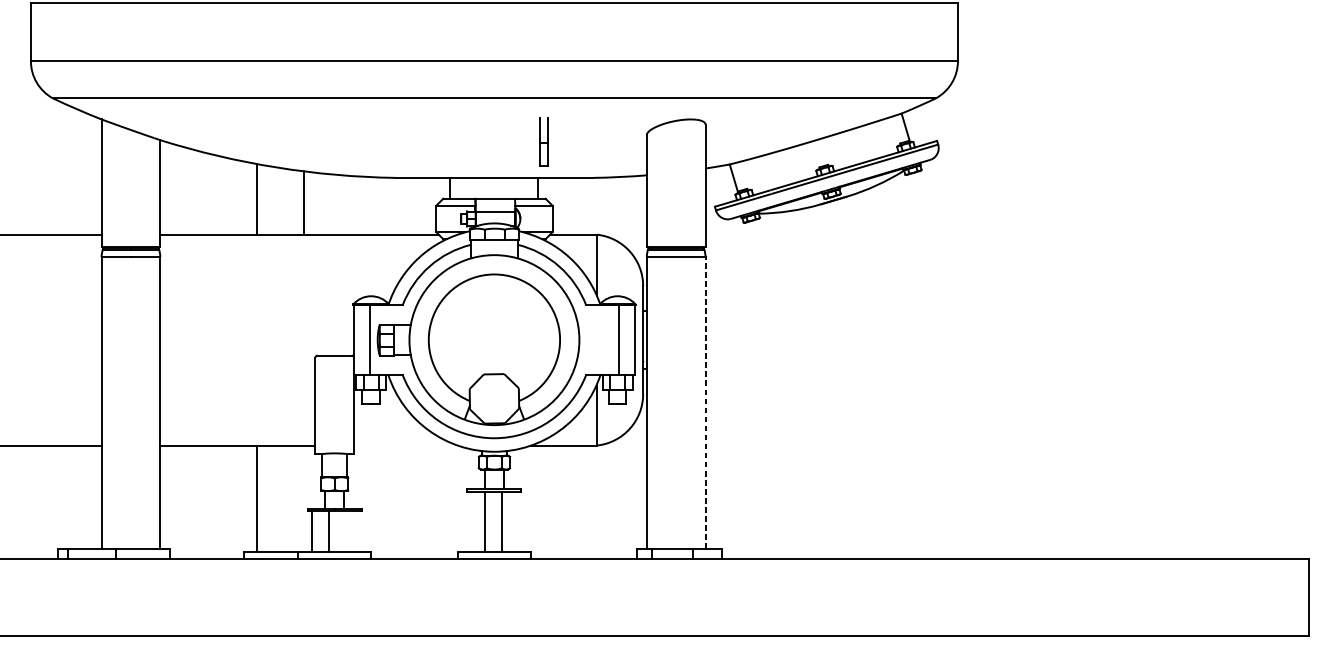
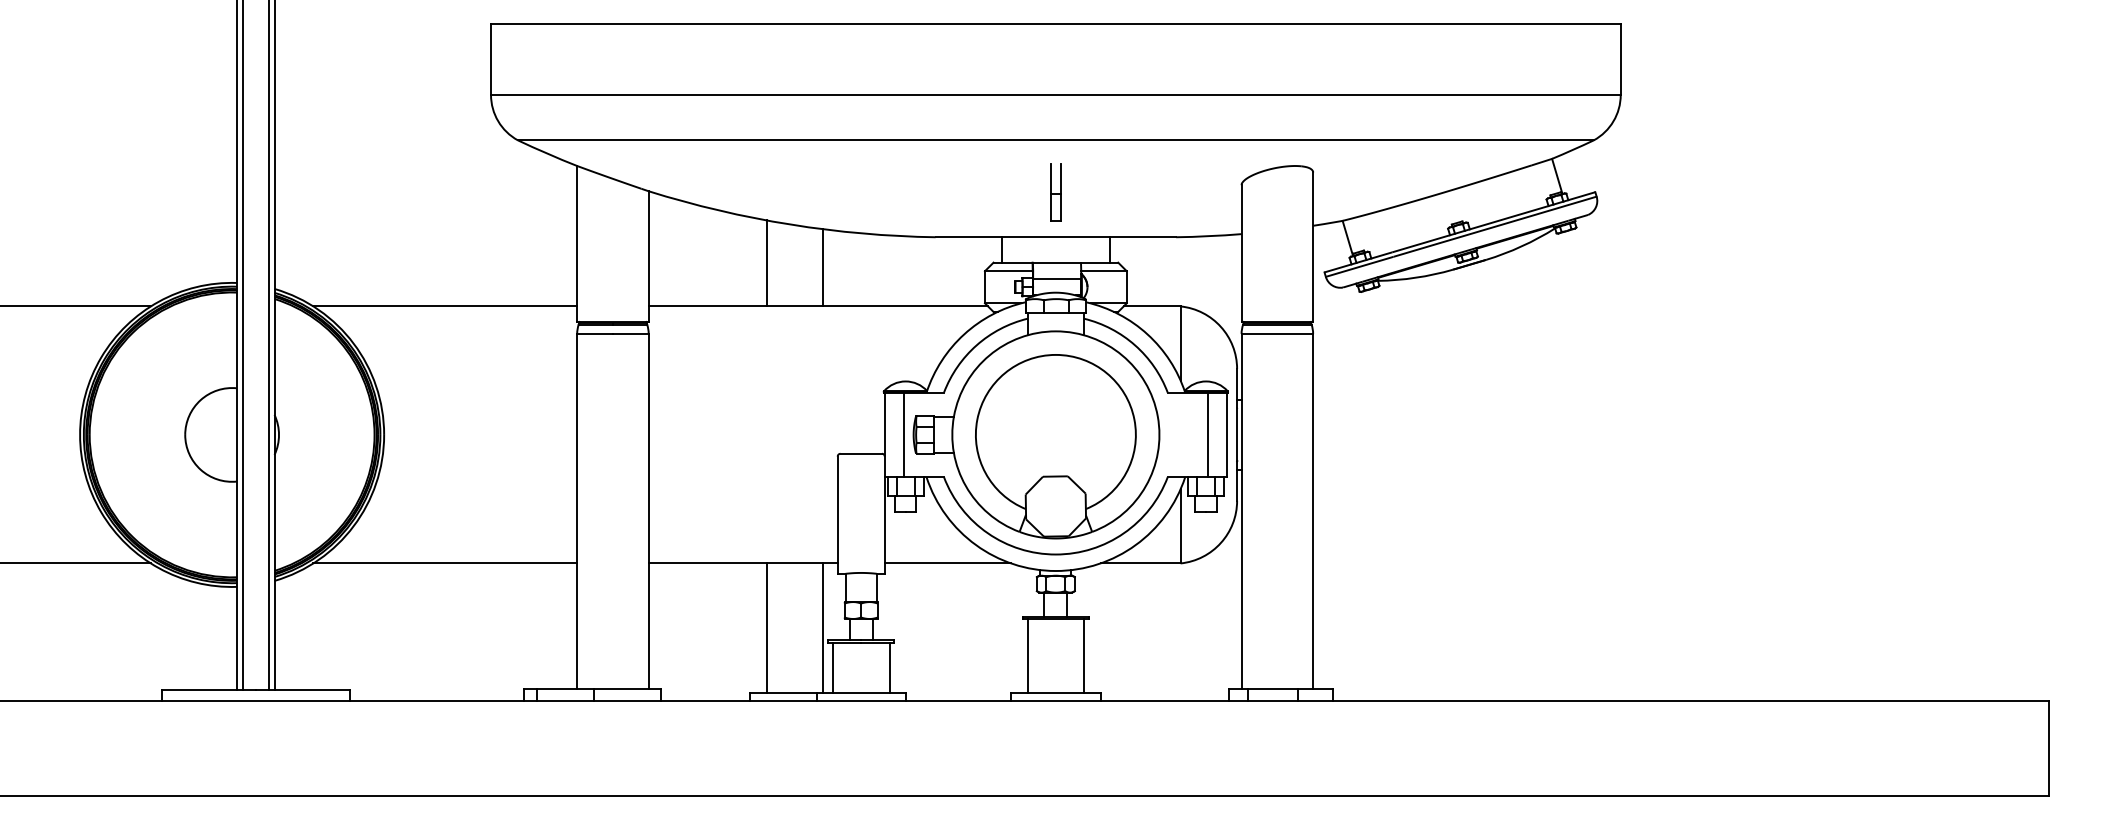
part: (543, 142) -> (1055, 192), moved
line: (705, 402) -> (1313, 511), dashed -> solid
line: (405, 445) -> (947, 563), added
line: (303, 498) -> (823, 627), added
line: (485, 521) -> (1084, 655), moved
line: (501, 521) -> (1027, 655), moved
line: (329, 530) -> (889, 667), moved

